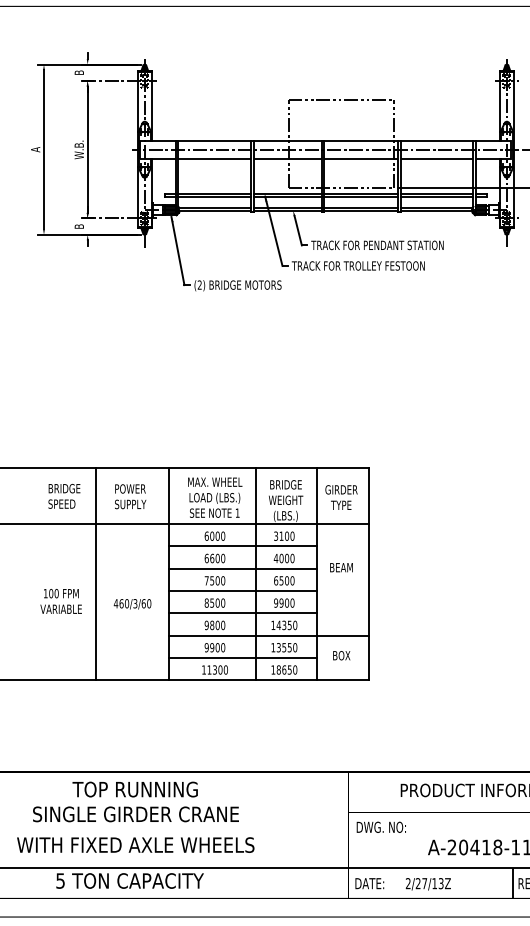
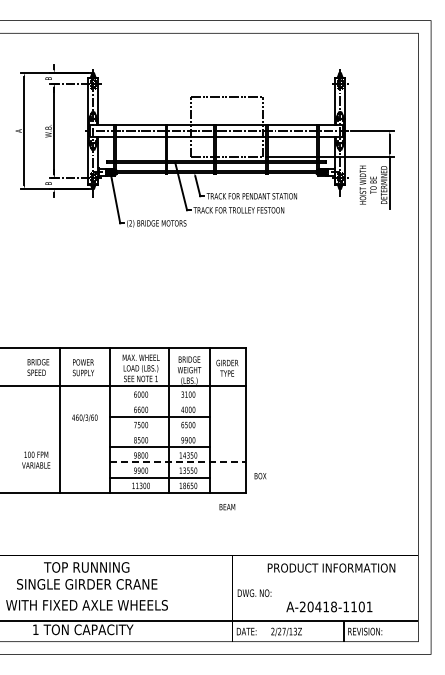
line: (243, 546) -> (160, 401), removed
text: (341, 568) -> (227, 507), moved
line: (243, 590) -> (160, 431), removed
text: (61, 600) -> (36, 459), moved
text: (132, 603) -> (84, 417), moved
line: (269, 635) -> (178, 462), solid -> dashed
text: (341, 656) -> (260, 476), moved
text: (60, 880) -> (35, 629), 5 -> 1

